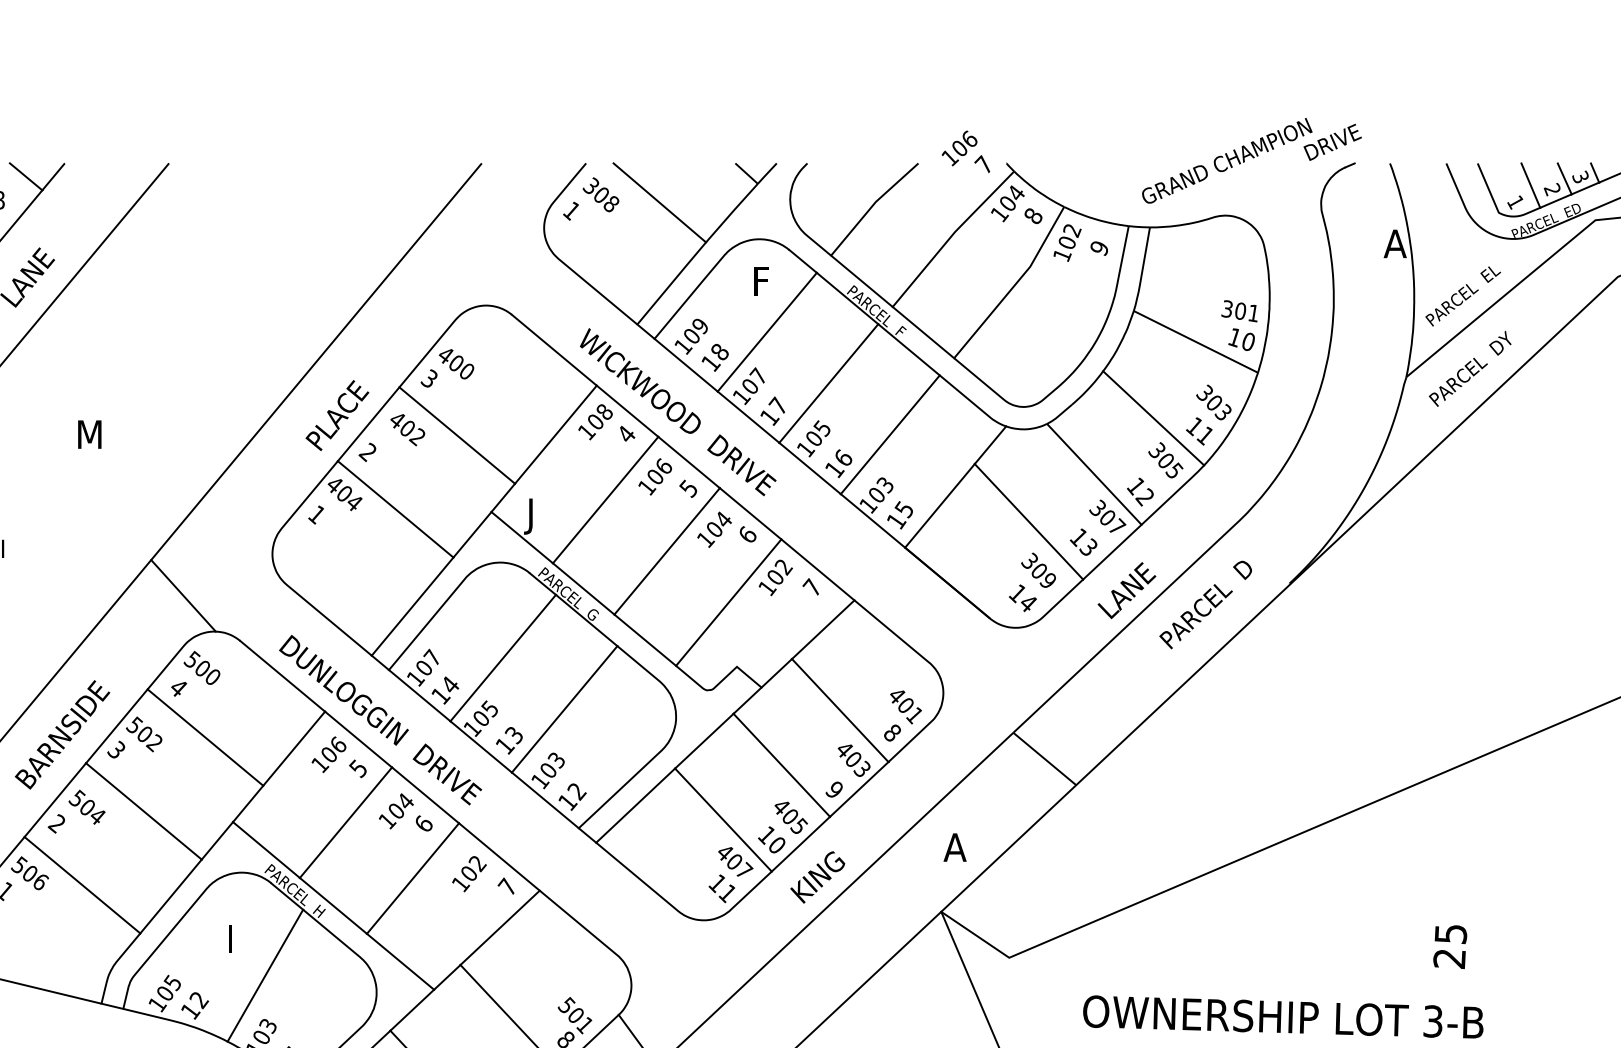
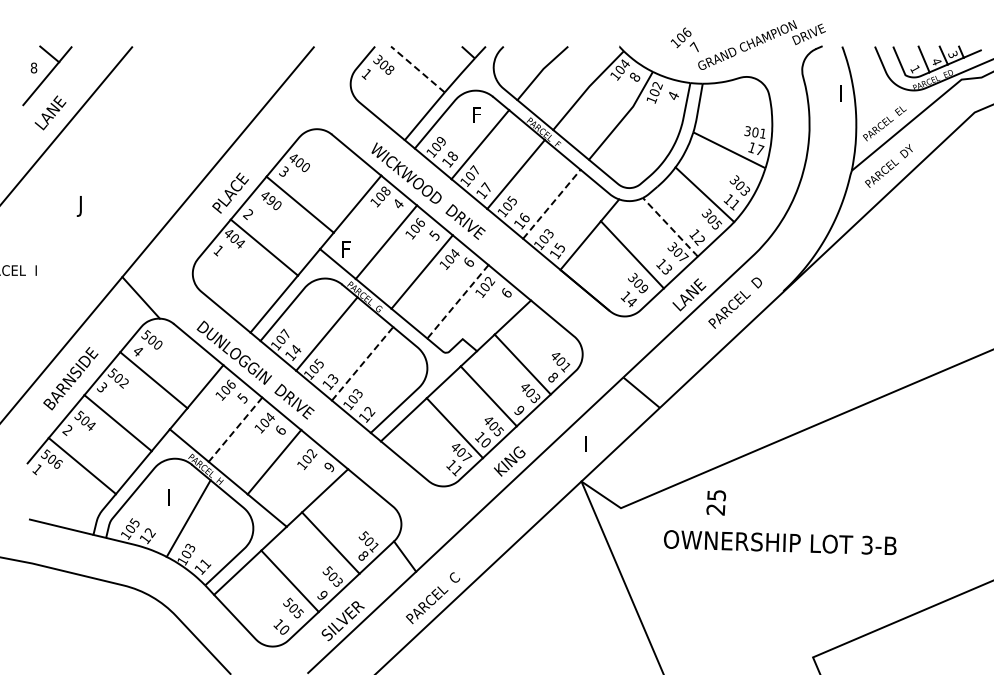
text: (965, 151) -> (684, 39), moved
text: (1552, 189) -> (936, 61), 2 -> 4
line: (659, 202) -> (417, 69), solid -> dashed
text: (1393, 244) -> (844, 93), A -> I
text: (1099, 247) -> (673, 95), 9 -> 4
text: (1249, 340) -> (760, 149), 10 -> 17
text: (411, 433) -> (273, 203), 402 -> 490
line: (889, 435) -> (551, 204), solid -> dashed
text: (86, 438) -> (84, 206), M -> J
line: (1094, 474) -> (670, 227), solid -> dashed
text: (533, 516) -> (344, 251), J -> F
text: (812, 586) -> (506, 292), 7 -> 6
line: (727, 602) -> (457, 301), solid -> dashed
line: (564, 708) -> (362, 363), solid -> dashed
line: (345, 822) -> (235, 429), solid -> dashed
text: (955, 848) -> (589, 444), A -> I
text: (505, 886) -> (328, 466), 7 -> 9
text: (1450, 946) -> (716, 502), moved

